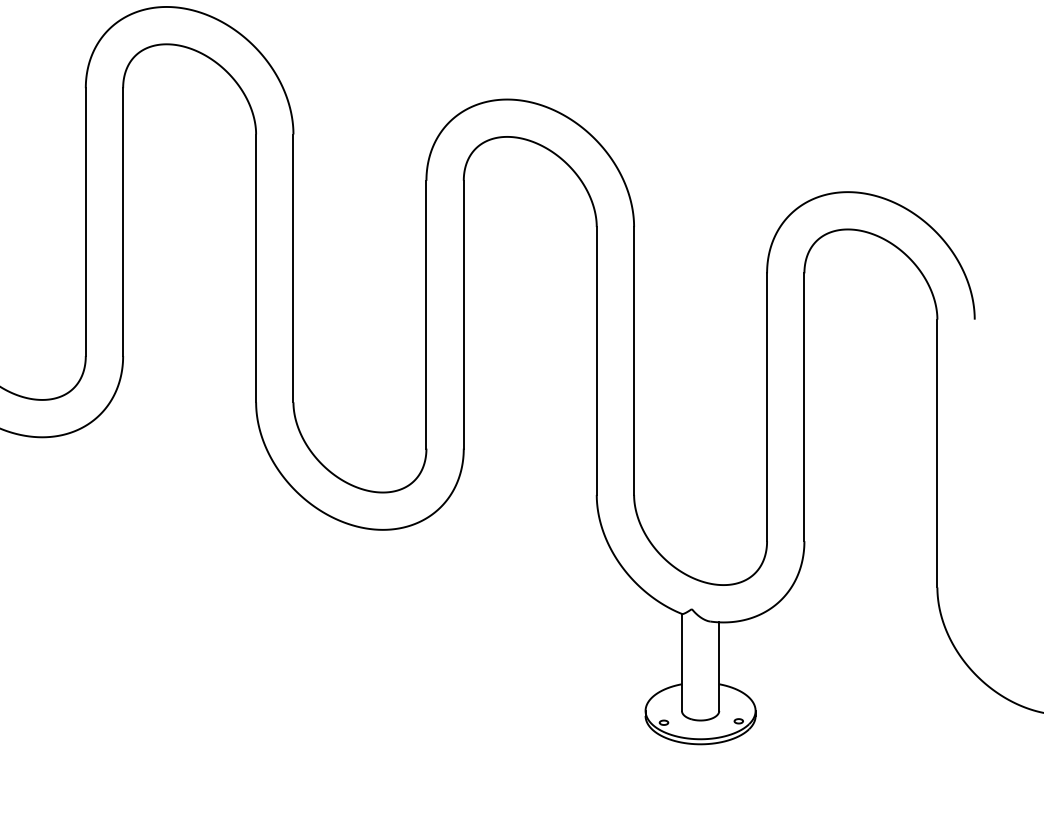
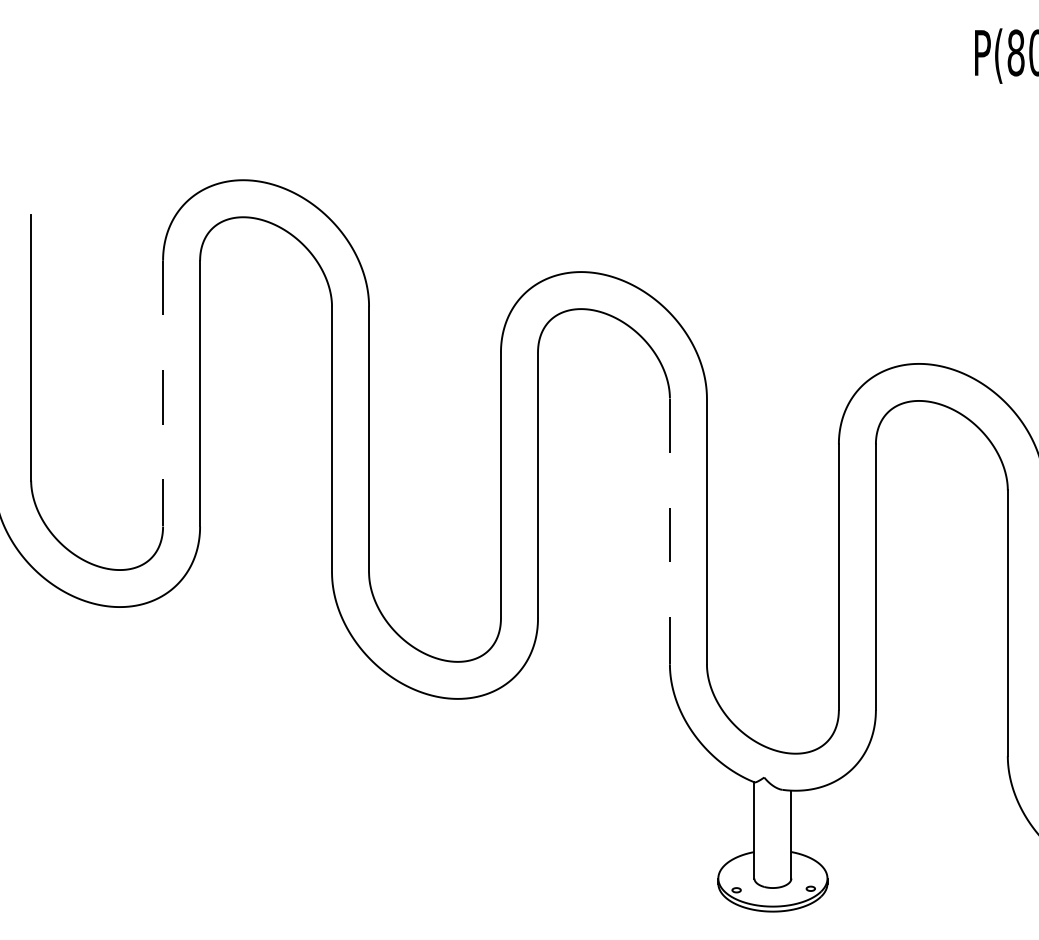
line: (86, 221) -> (163, 393), solid -> dashed
line: (596, 361) -> (669, 531), solid -> dashed

